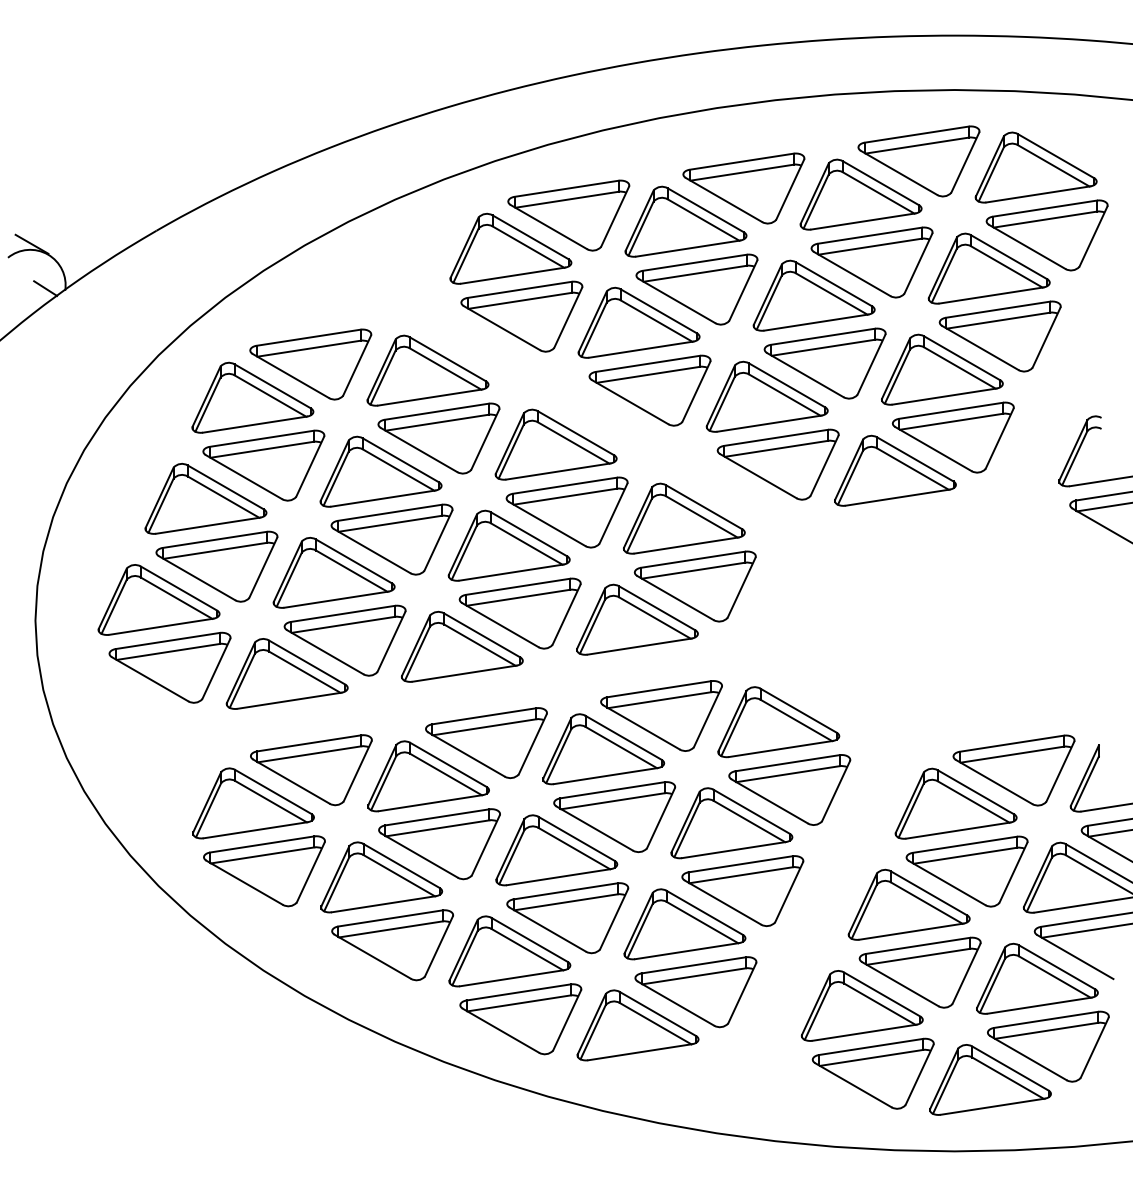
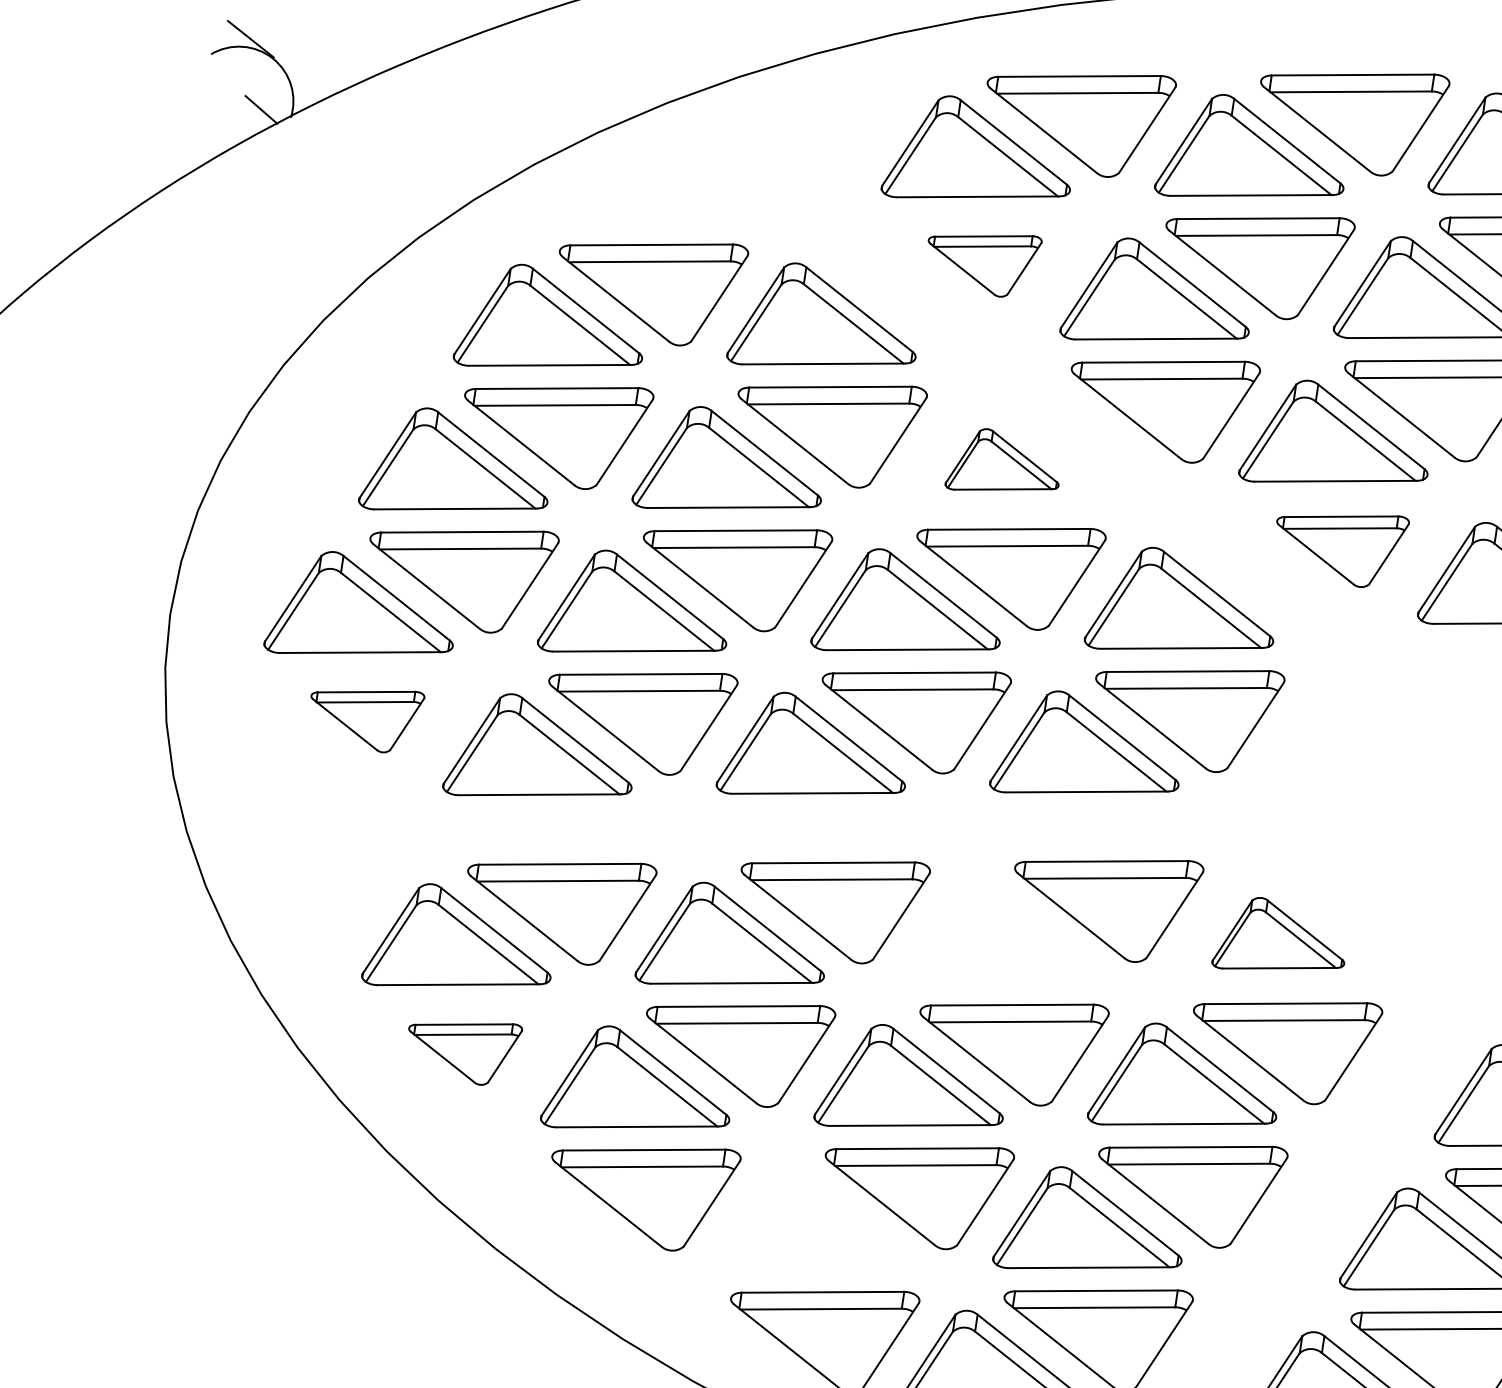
part: (521, 316) -> (981, 261), size x0.6
part: (555, 444) -> (1004, 464), size x0.6
part: (777, 464) -> (1338, 545), size x0.7
part: (169, 667) -> (364, 716), size x0.6
part: (778, 722) -> (1281, 939), size x0.7
part: (603, 749) -> (1007, 940), removed
part: (264, 871) -> (462, 1049), size x0.6
part: (509, 951) -> (818, 1227), removed

